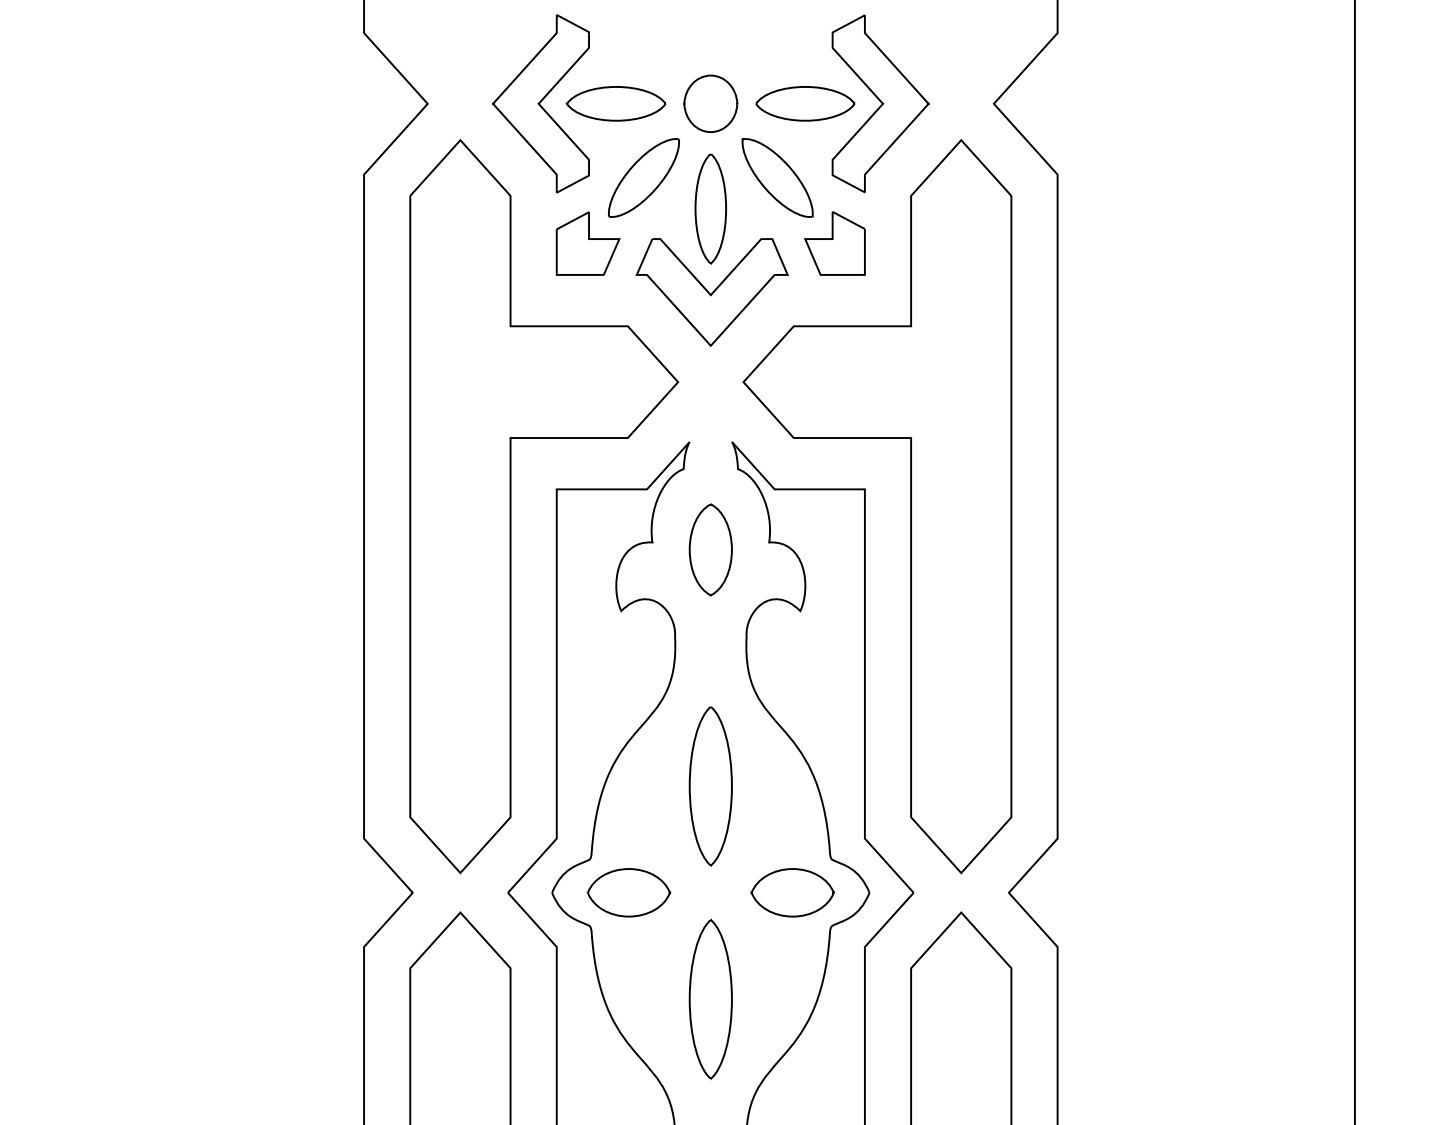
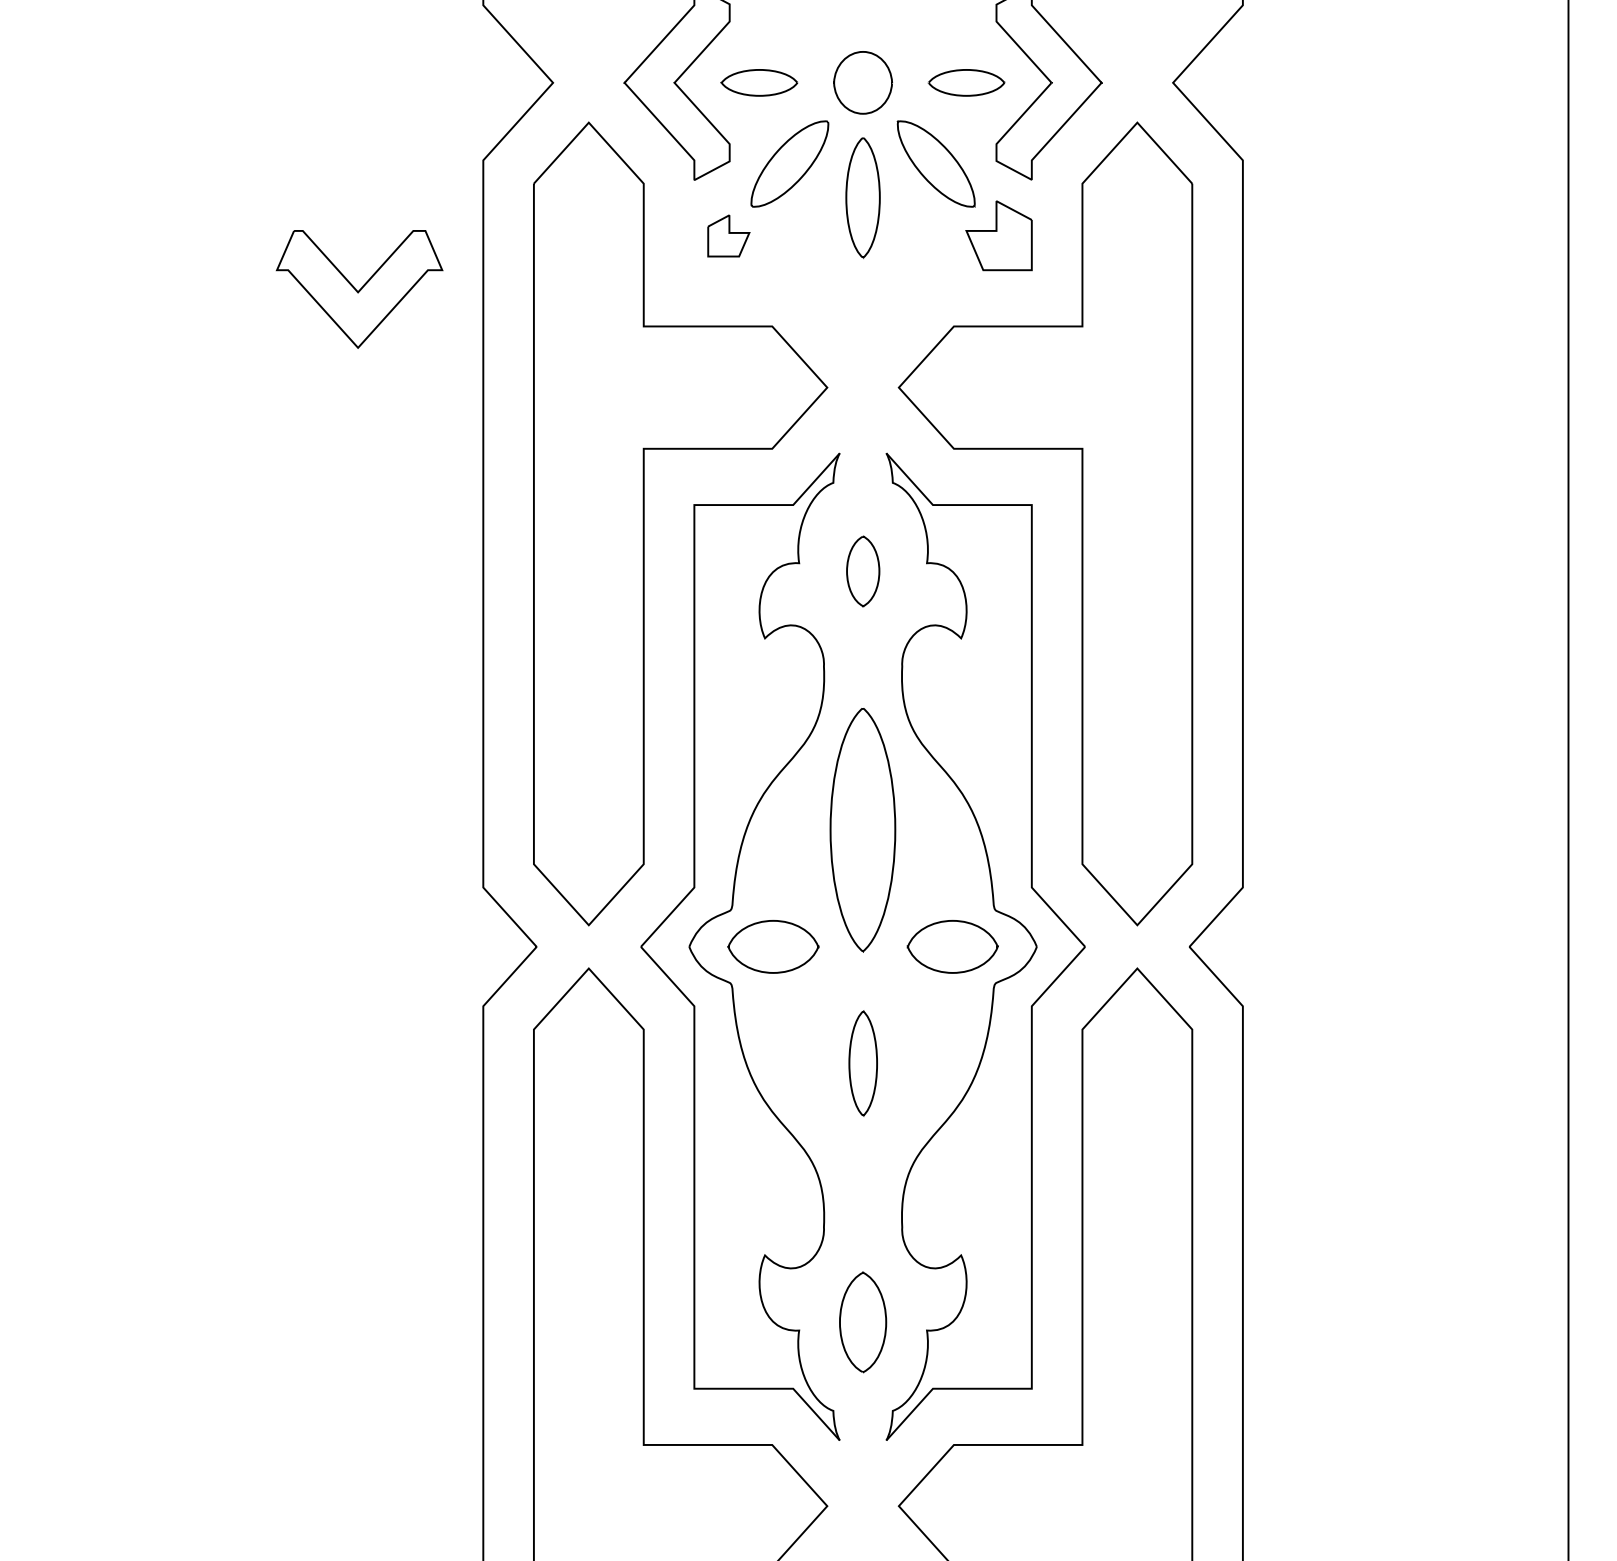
part: (616, 103) -> (759, 82), size x0.7
part: (805, 103) -> (966, 82), size x0.7
part: (587, 243) -> (728, 235), size x0.6
part: (712, 292) -> (359, 289), moved
part: (711, 550) -> (863, 571), size x0.7
part: (711, 786) -> (863, 830), size x1.4
part: (711, 999) -> (863, 1063), size x0.6

